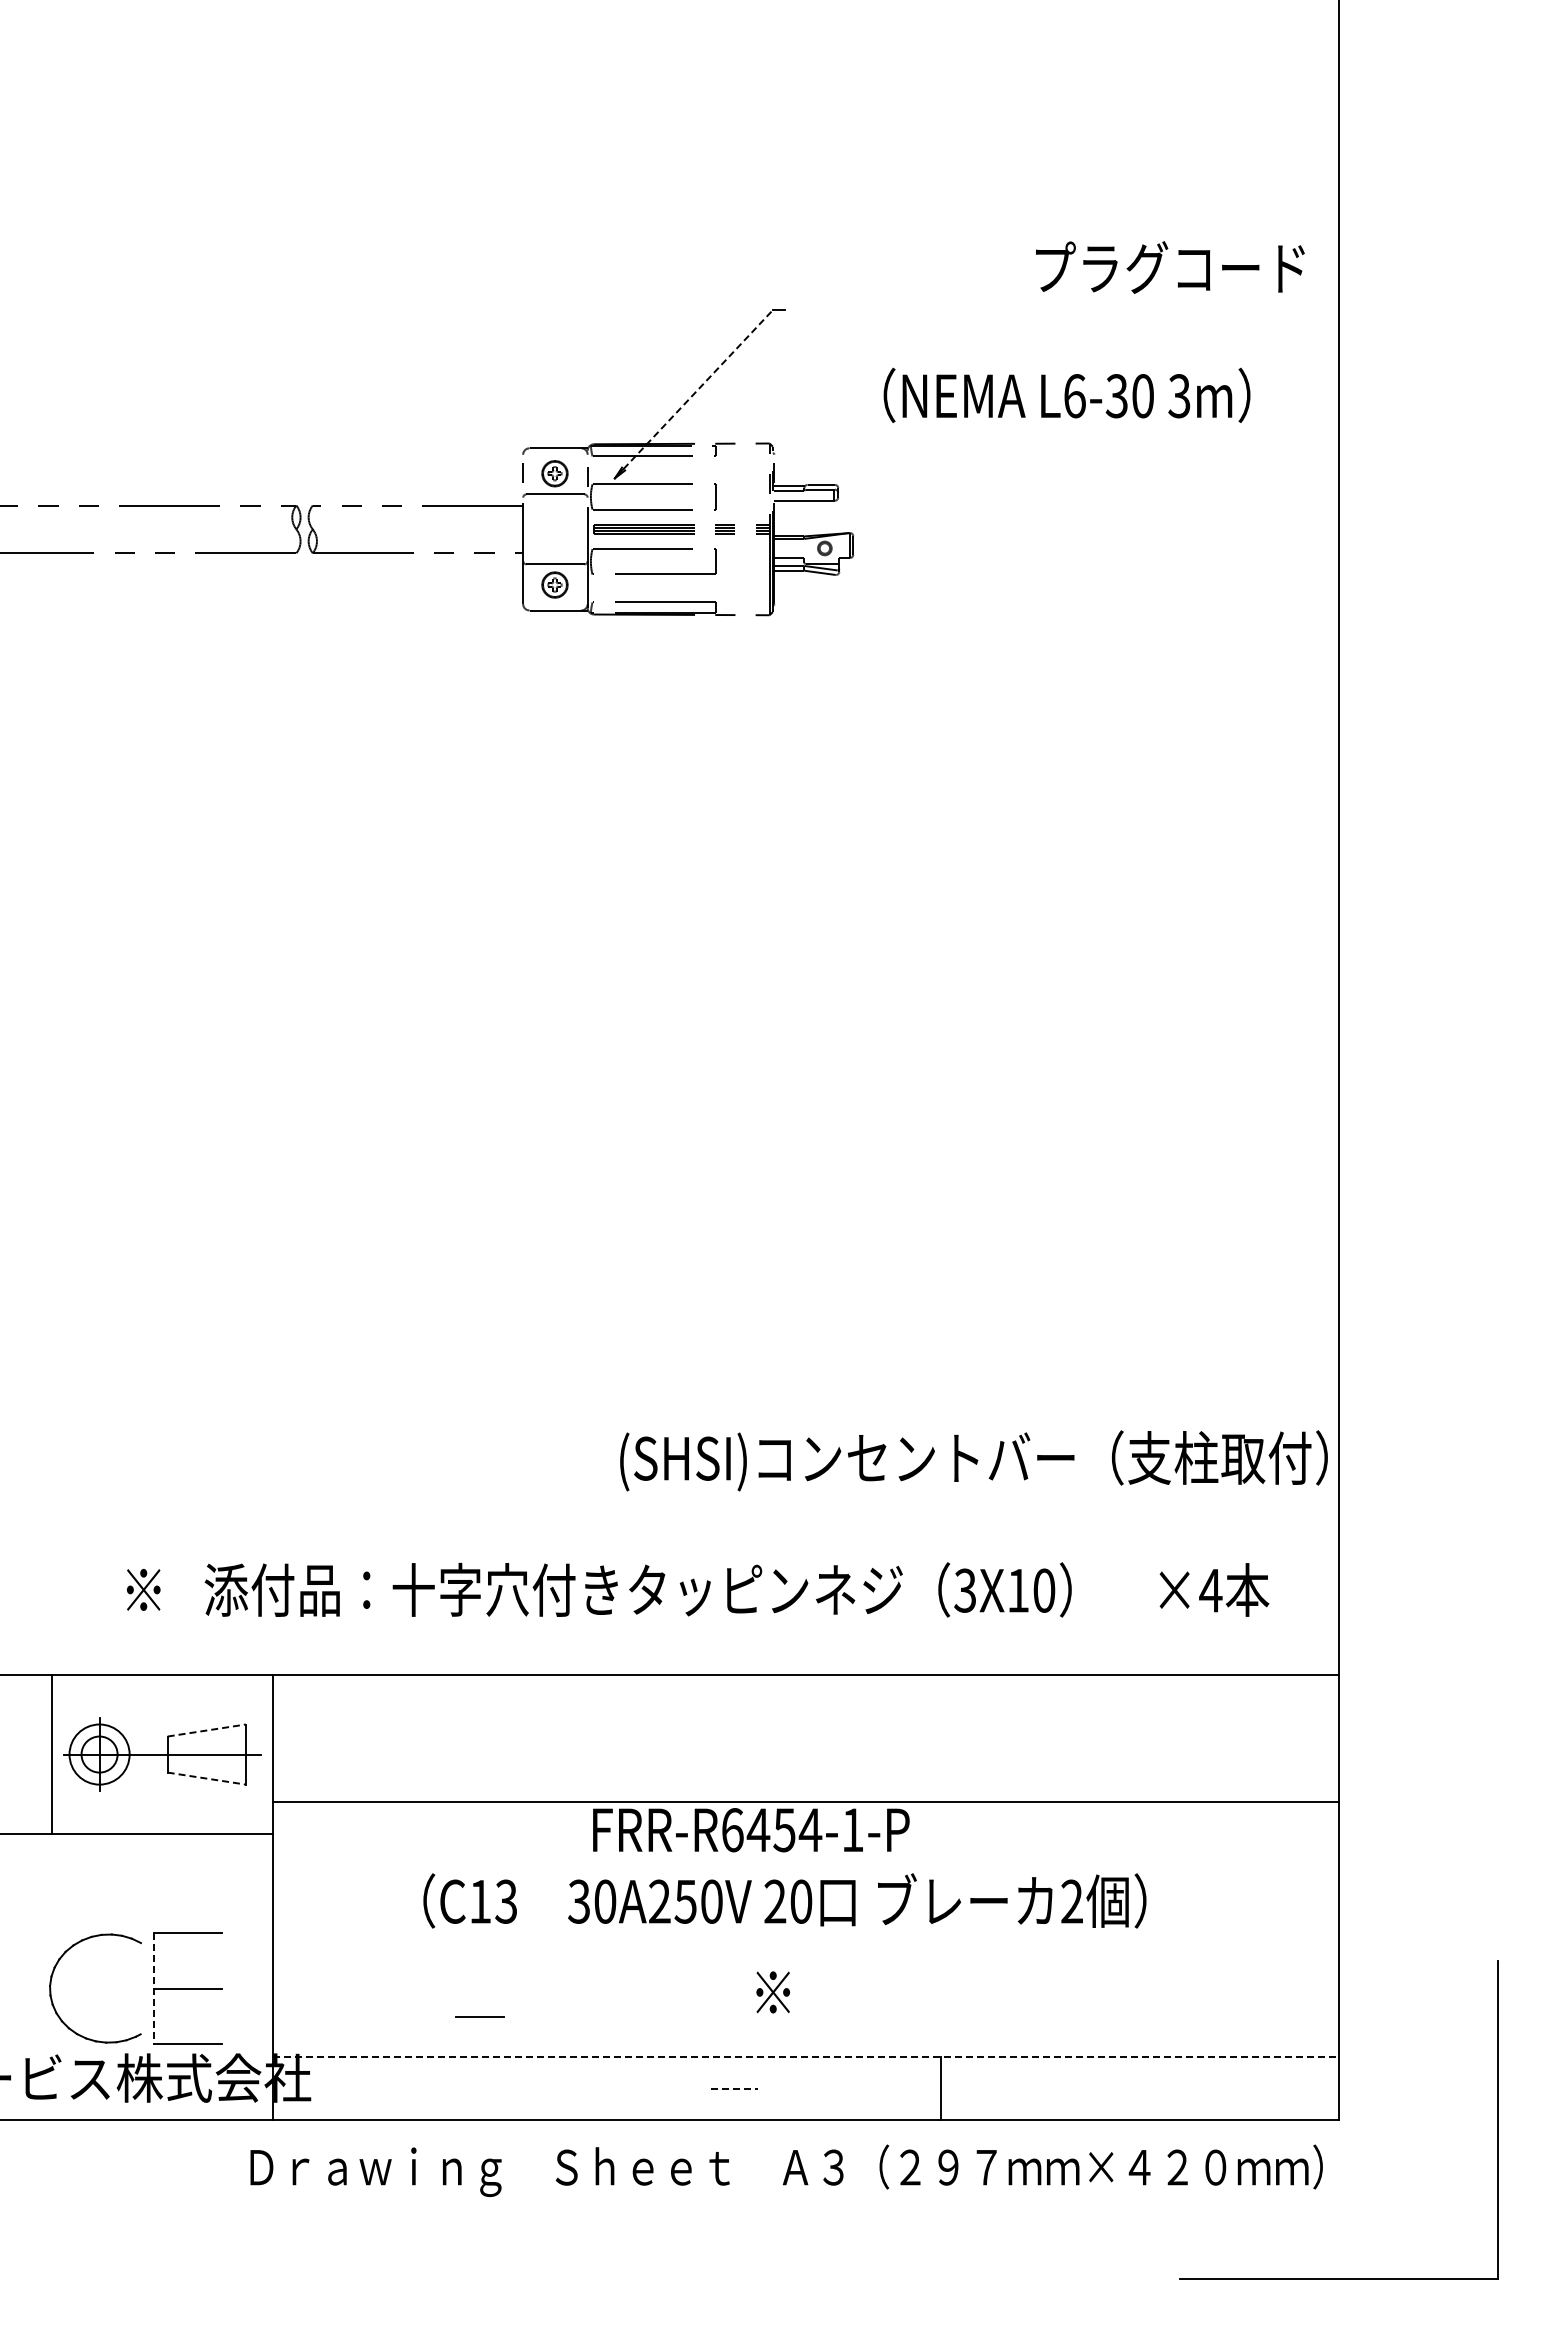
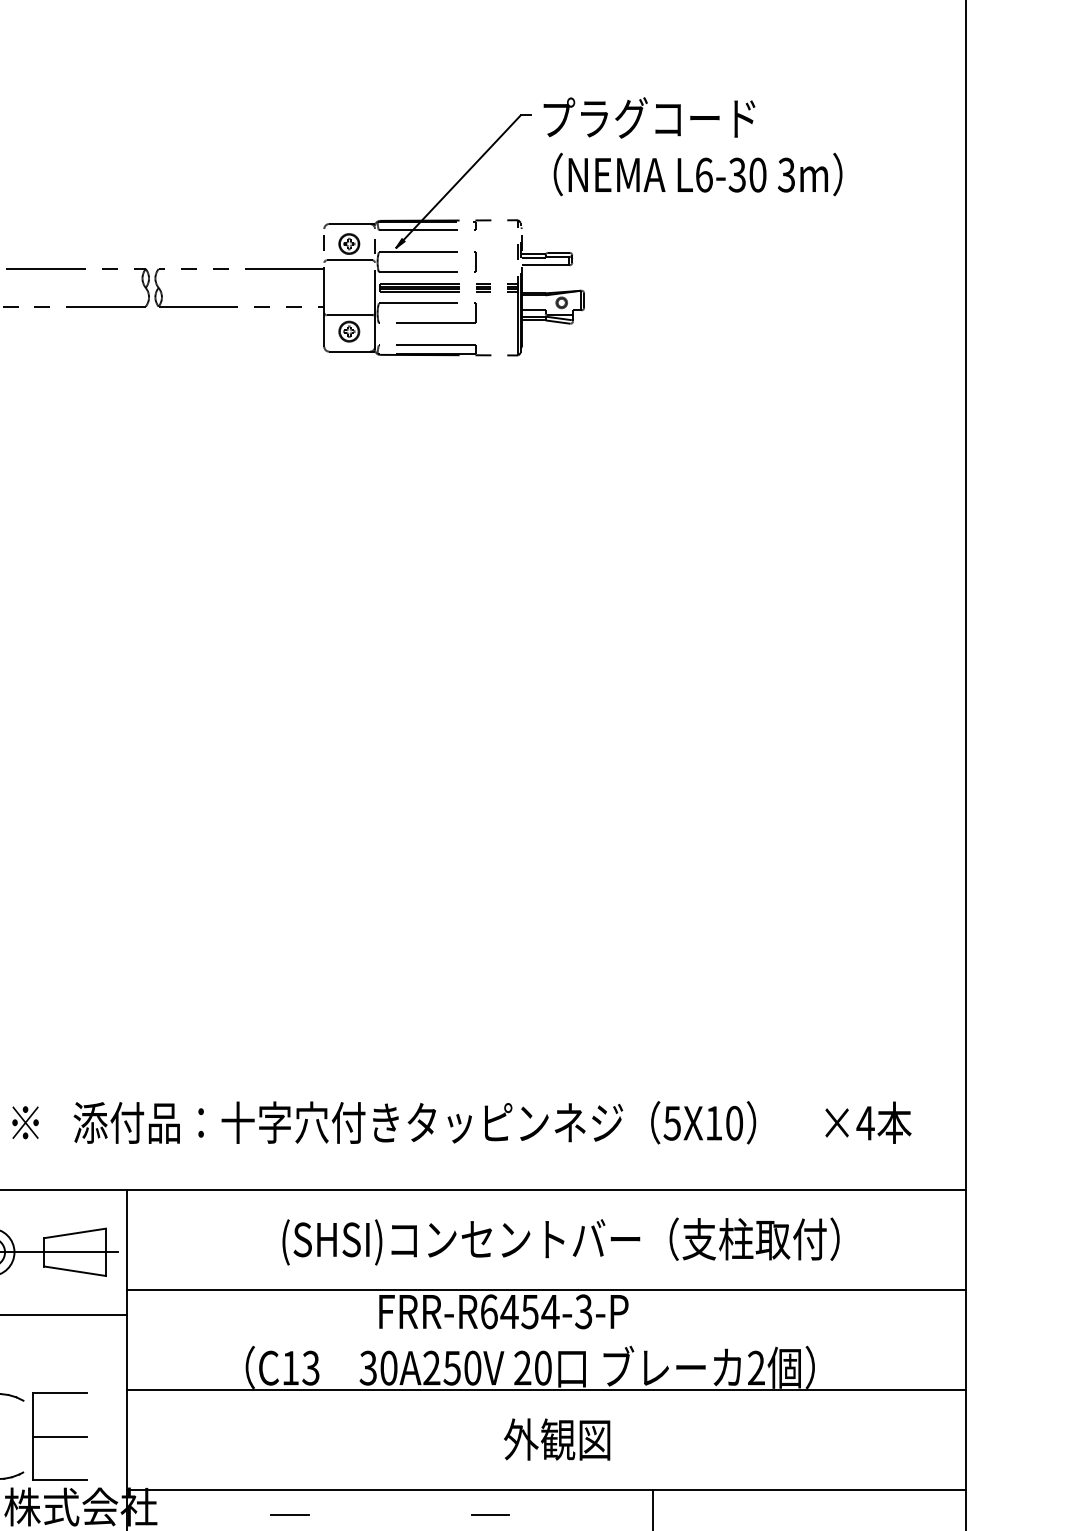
text: (1170, 267) -> (649, 117), moved
line: (698, 389) -> (462, 177), dashed -> solid
text: (1066, 394) -> (697, 173), moved
text: (973, 1460) -> (560, 1241), moved
text: (965, 1590) -> (672, 1123), 3X10 -> 5X10
line: (206, 1730) -> (74, 1233), dashed -> solid
line: (206, 1778) -> (74, 1271), dashed -> solid
text: (852, 1830) -> (583, 1312), FRR-R6454-1-P -> FRR-R6454-3-P
line: (805, 1929) -> (546, 1390), added
line: (153, 1988) -> (33, 1436), dashed -> solid
text: (818, 1992) -> (556, 1439), ※ -> 外観図
line: (479, 2016) -> (289, 1515), moved
line: (805, 2056) -> (546, 1490), dashed -> solid
line: (734, 2088) -> (490, 1515), dashed -> solid

